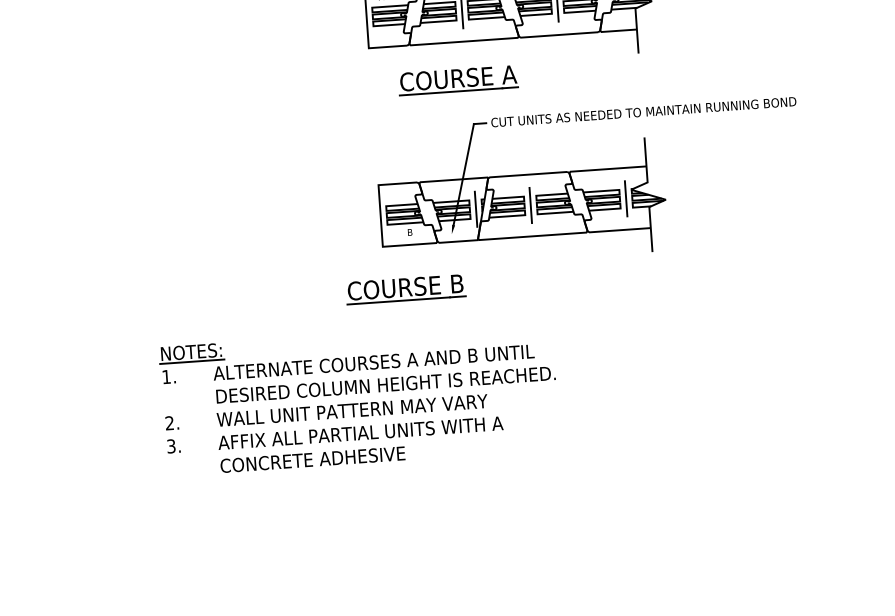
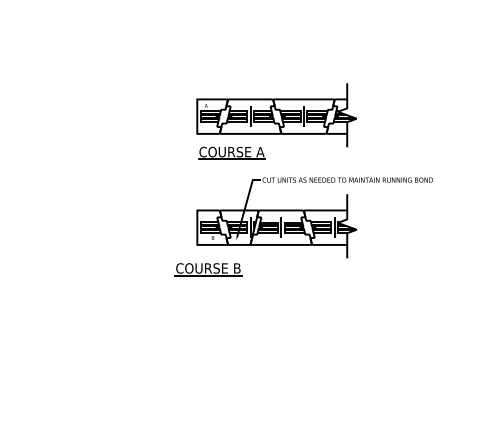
part: (457, 79) -> (231, 152), moved
part: (359, 398) -> (178, 328), removed

